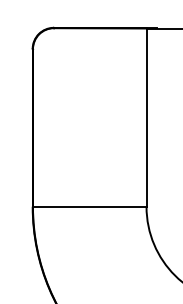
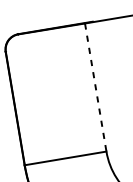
line: (146, 118) -> (95, 88), solid -> dashed

